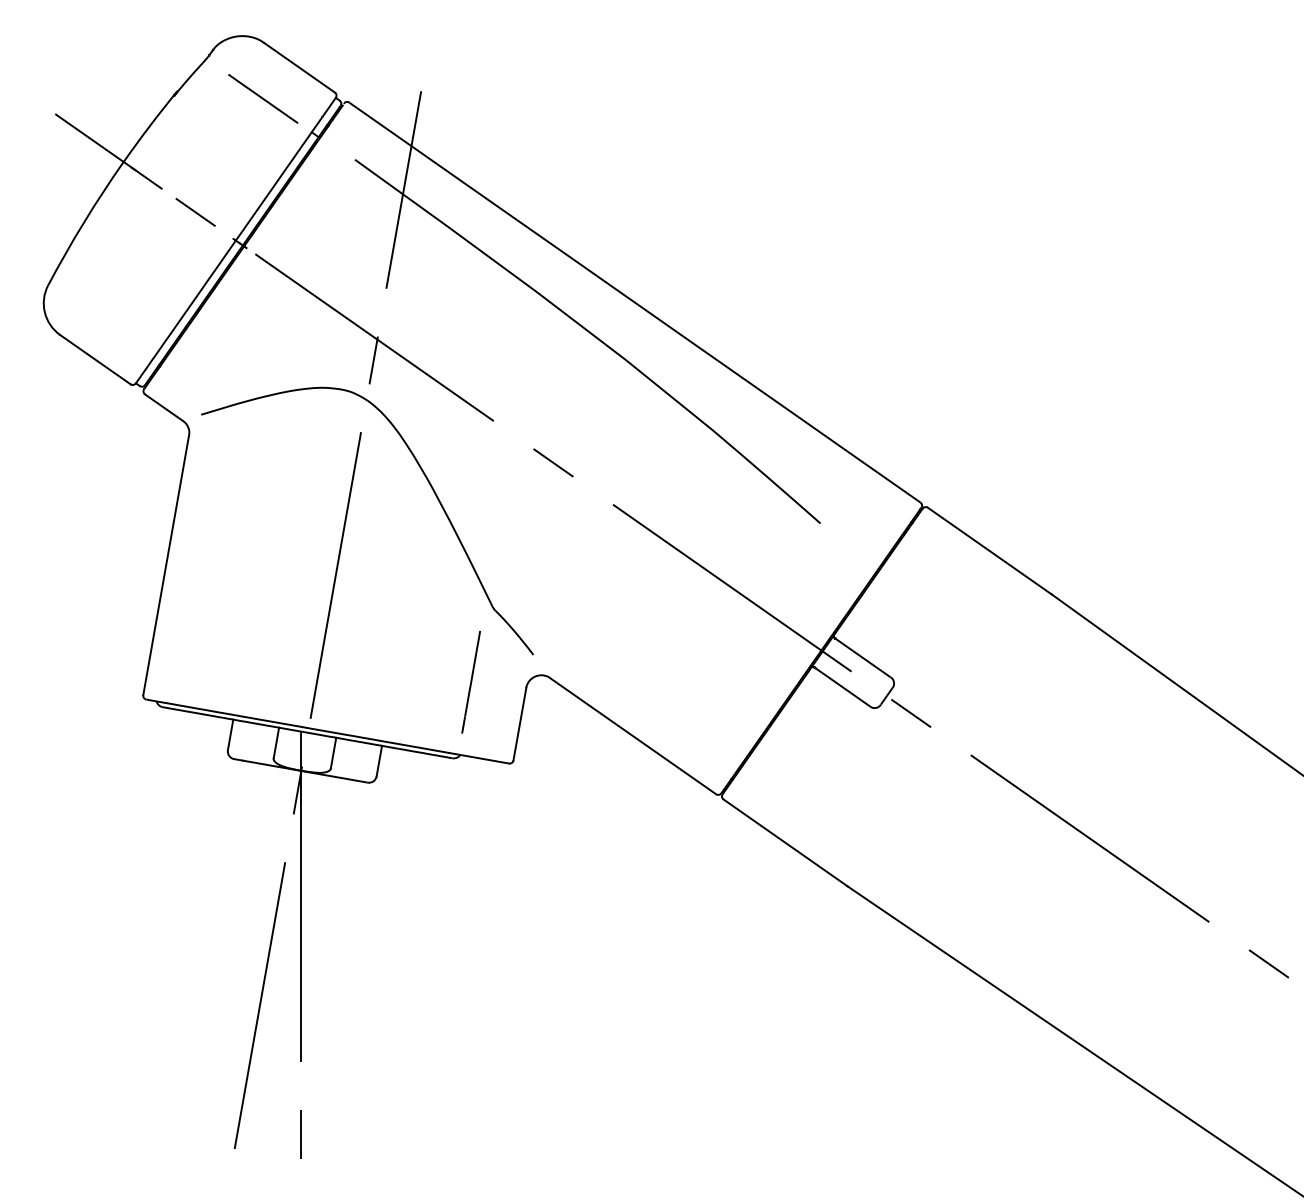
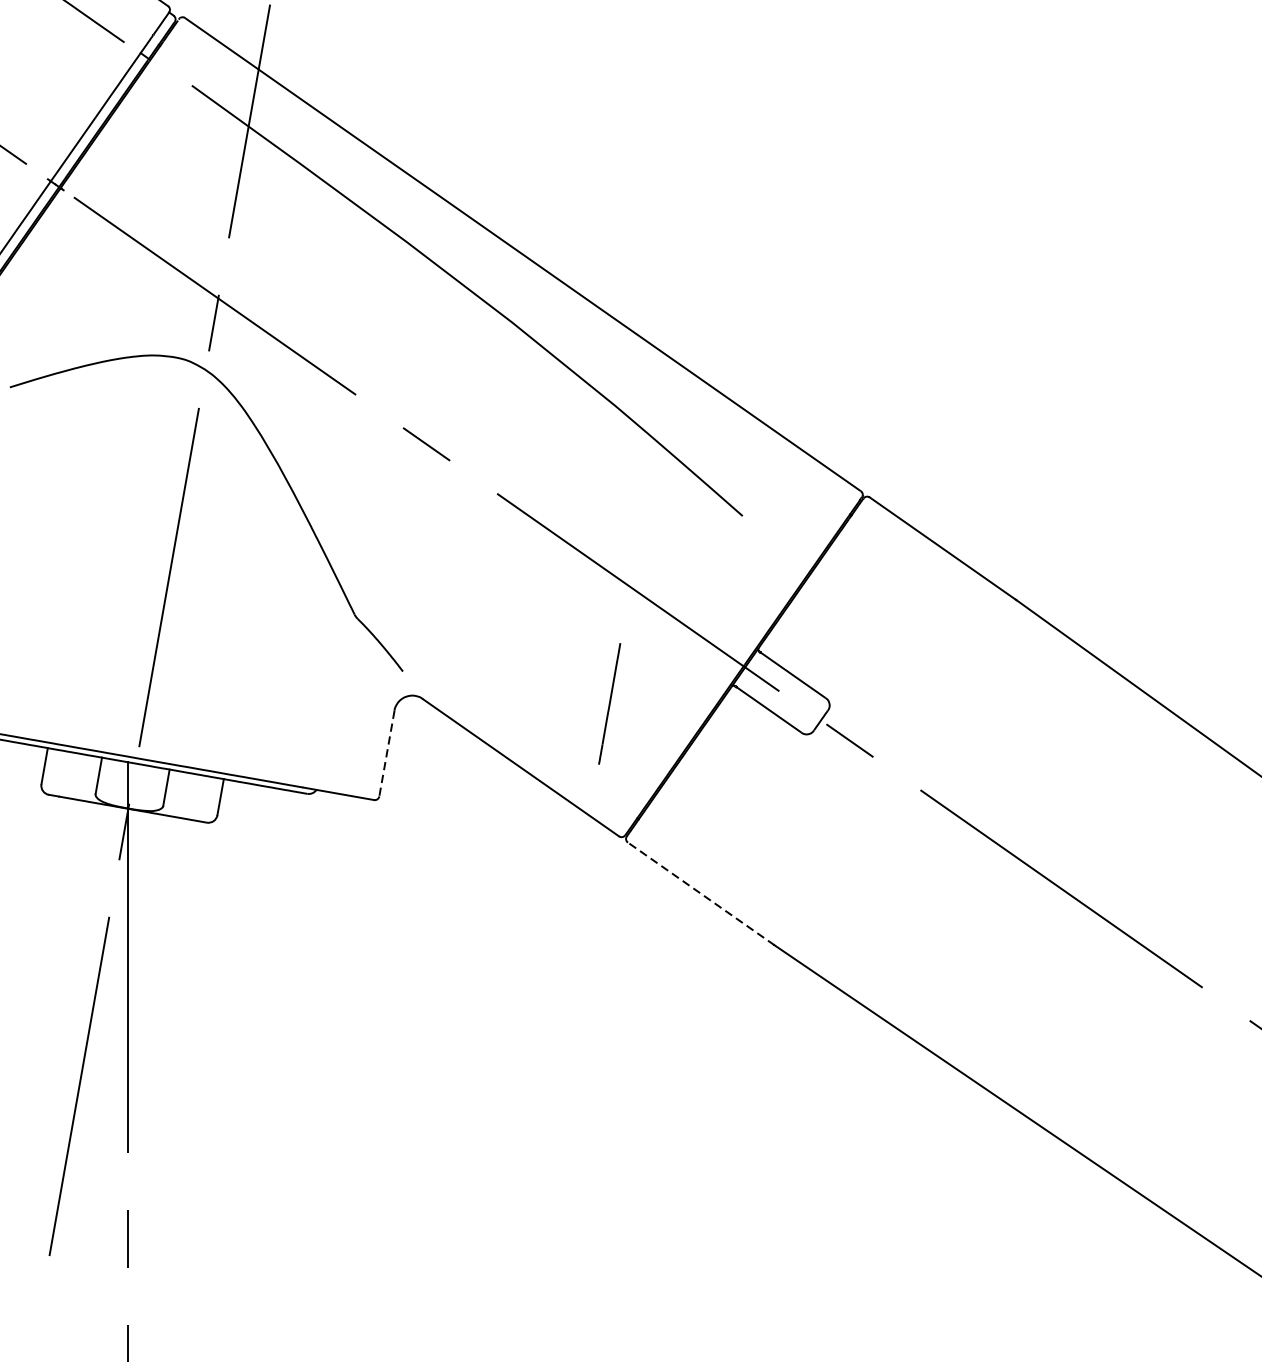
line: (470, 681) -> (608, 702), moved
line: (519, 724) -> (386, 753), solid -> dashed
line: (785, 842) -> (701, 893), solid -> dashed

